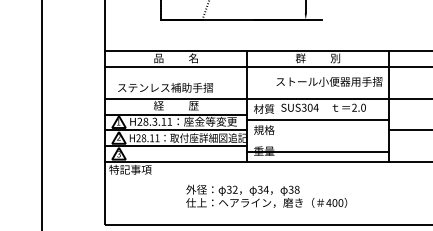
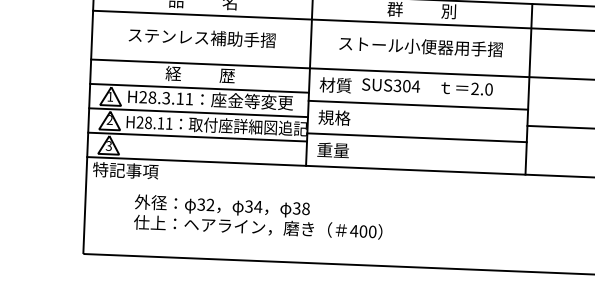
text: (329, 81) -> (421, 46), moved
text: (165, 87) -> (202, 37), moved
line: (318, 151) -> (417, 137), moved
text: (266, 195) -> (258, 215), moved

